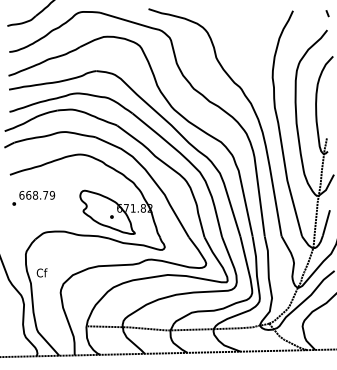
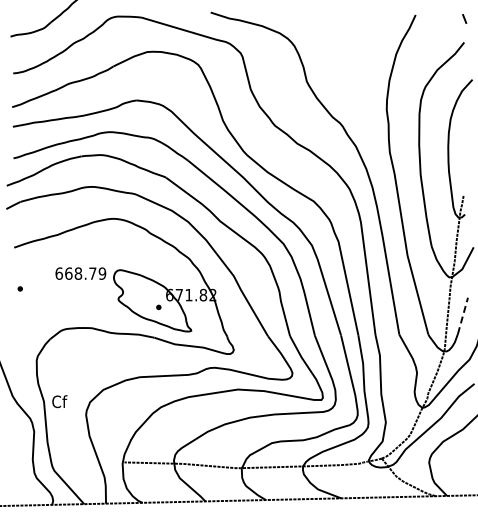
text: (36, 195) -> (80, 273), moved
line: (326, 222) -> (462, 315), solid -> dashed
text: (41, 272) -> (59, 401), moved

